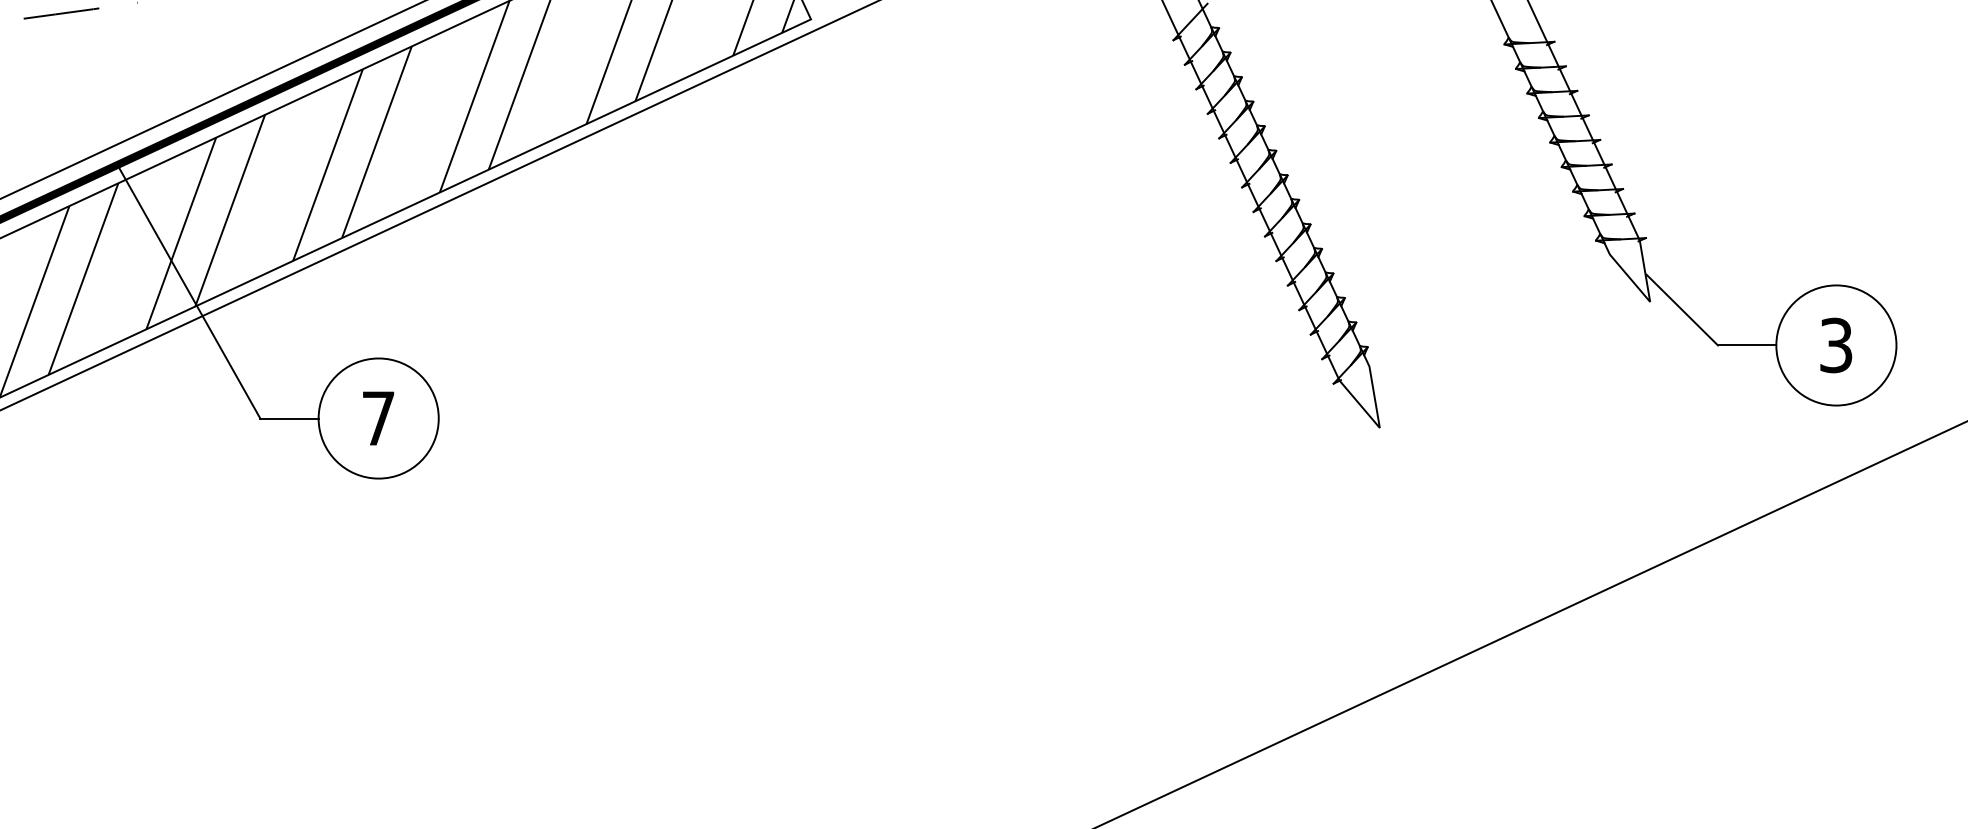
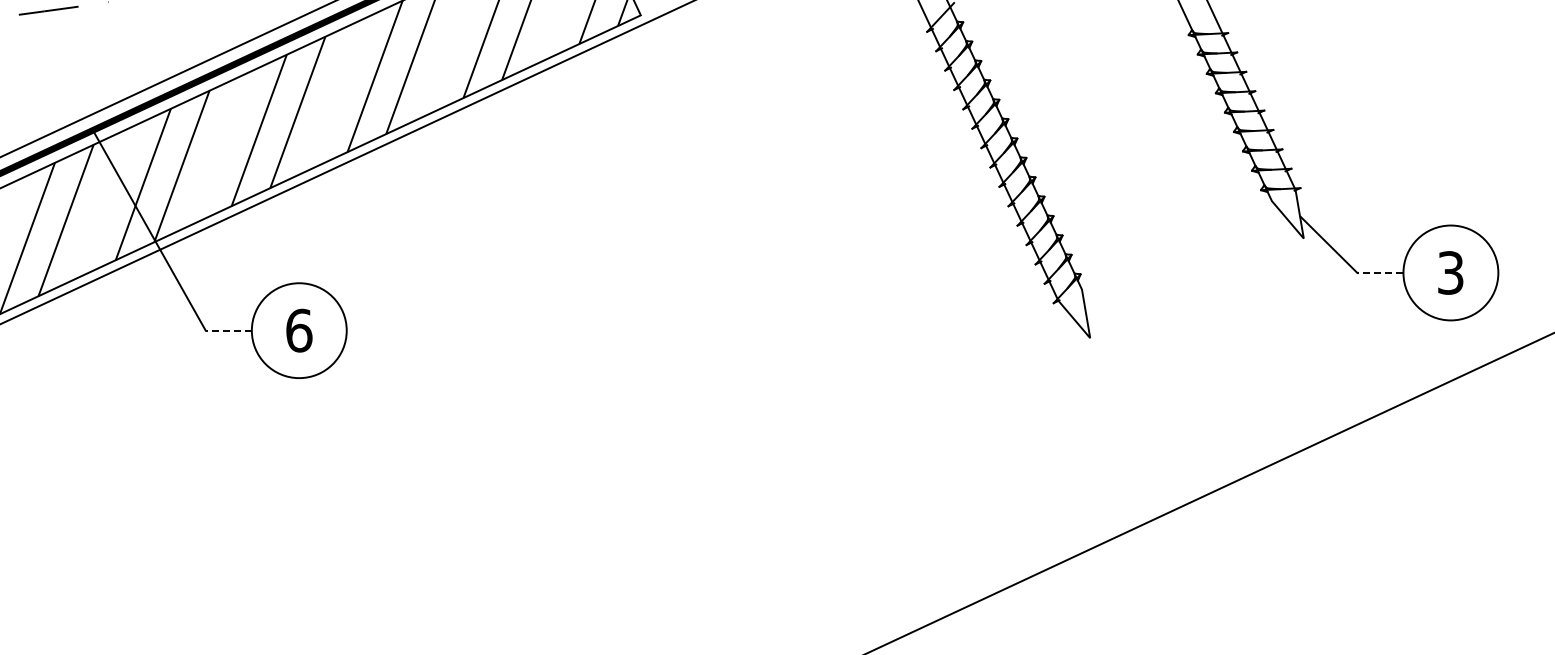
line: (1746, 344) -> (1379, 272), solid -> dashed
line: (289, 418) -> (228, 330), solid -> dashed
text: (378, 418) -> (299, 330), 7 -> 6

